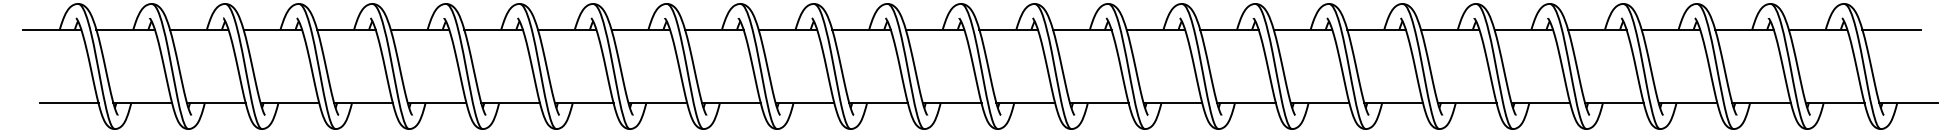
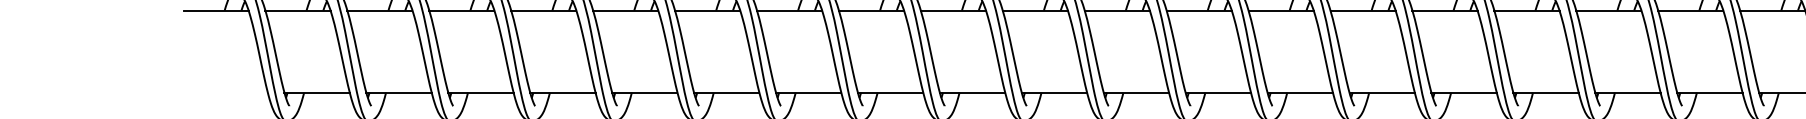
line: (68, 103) -> (234, 92), removed

